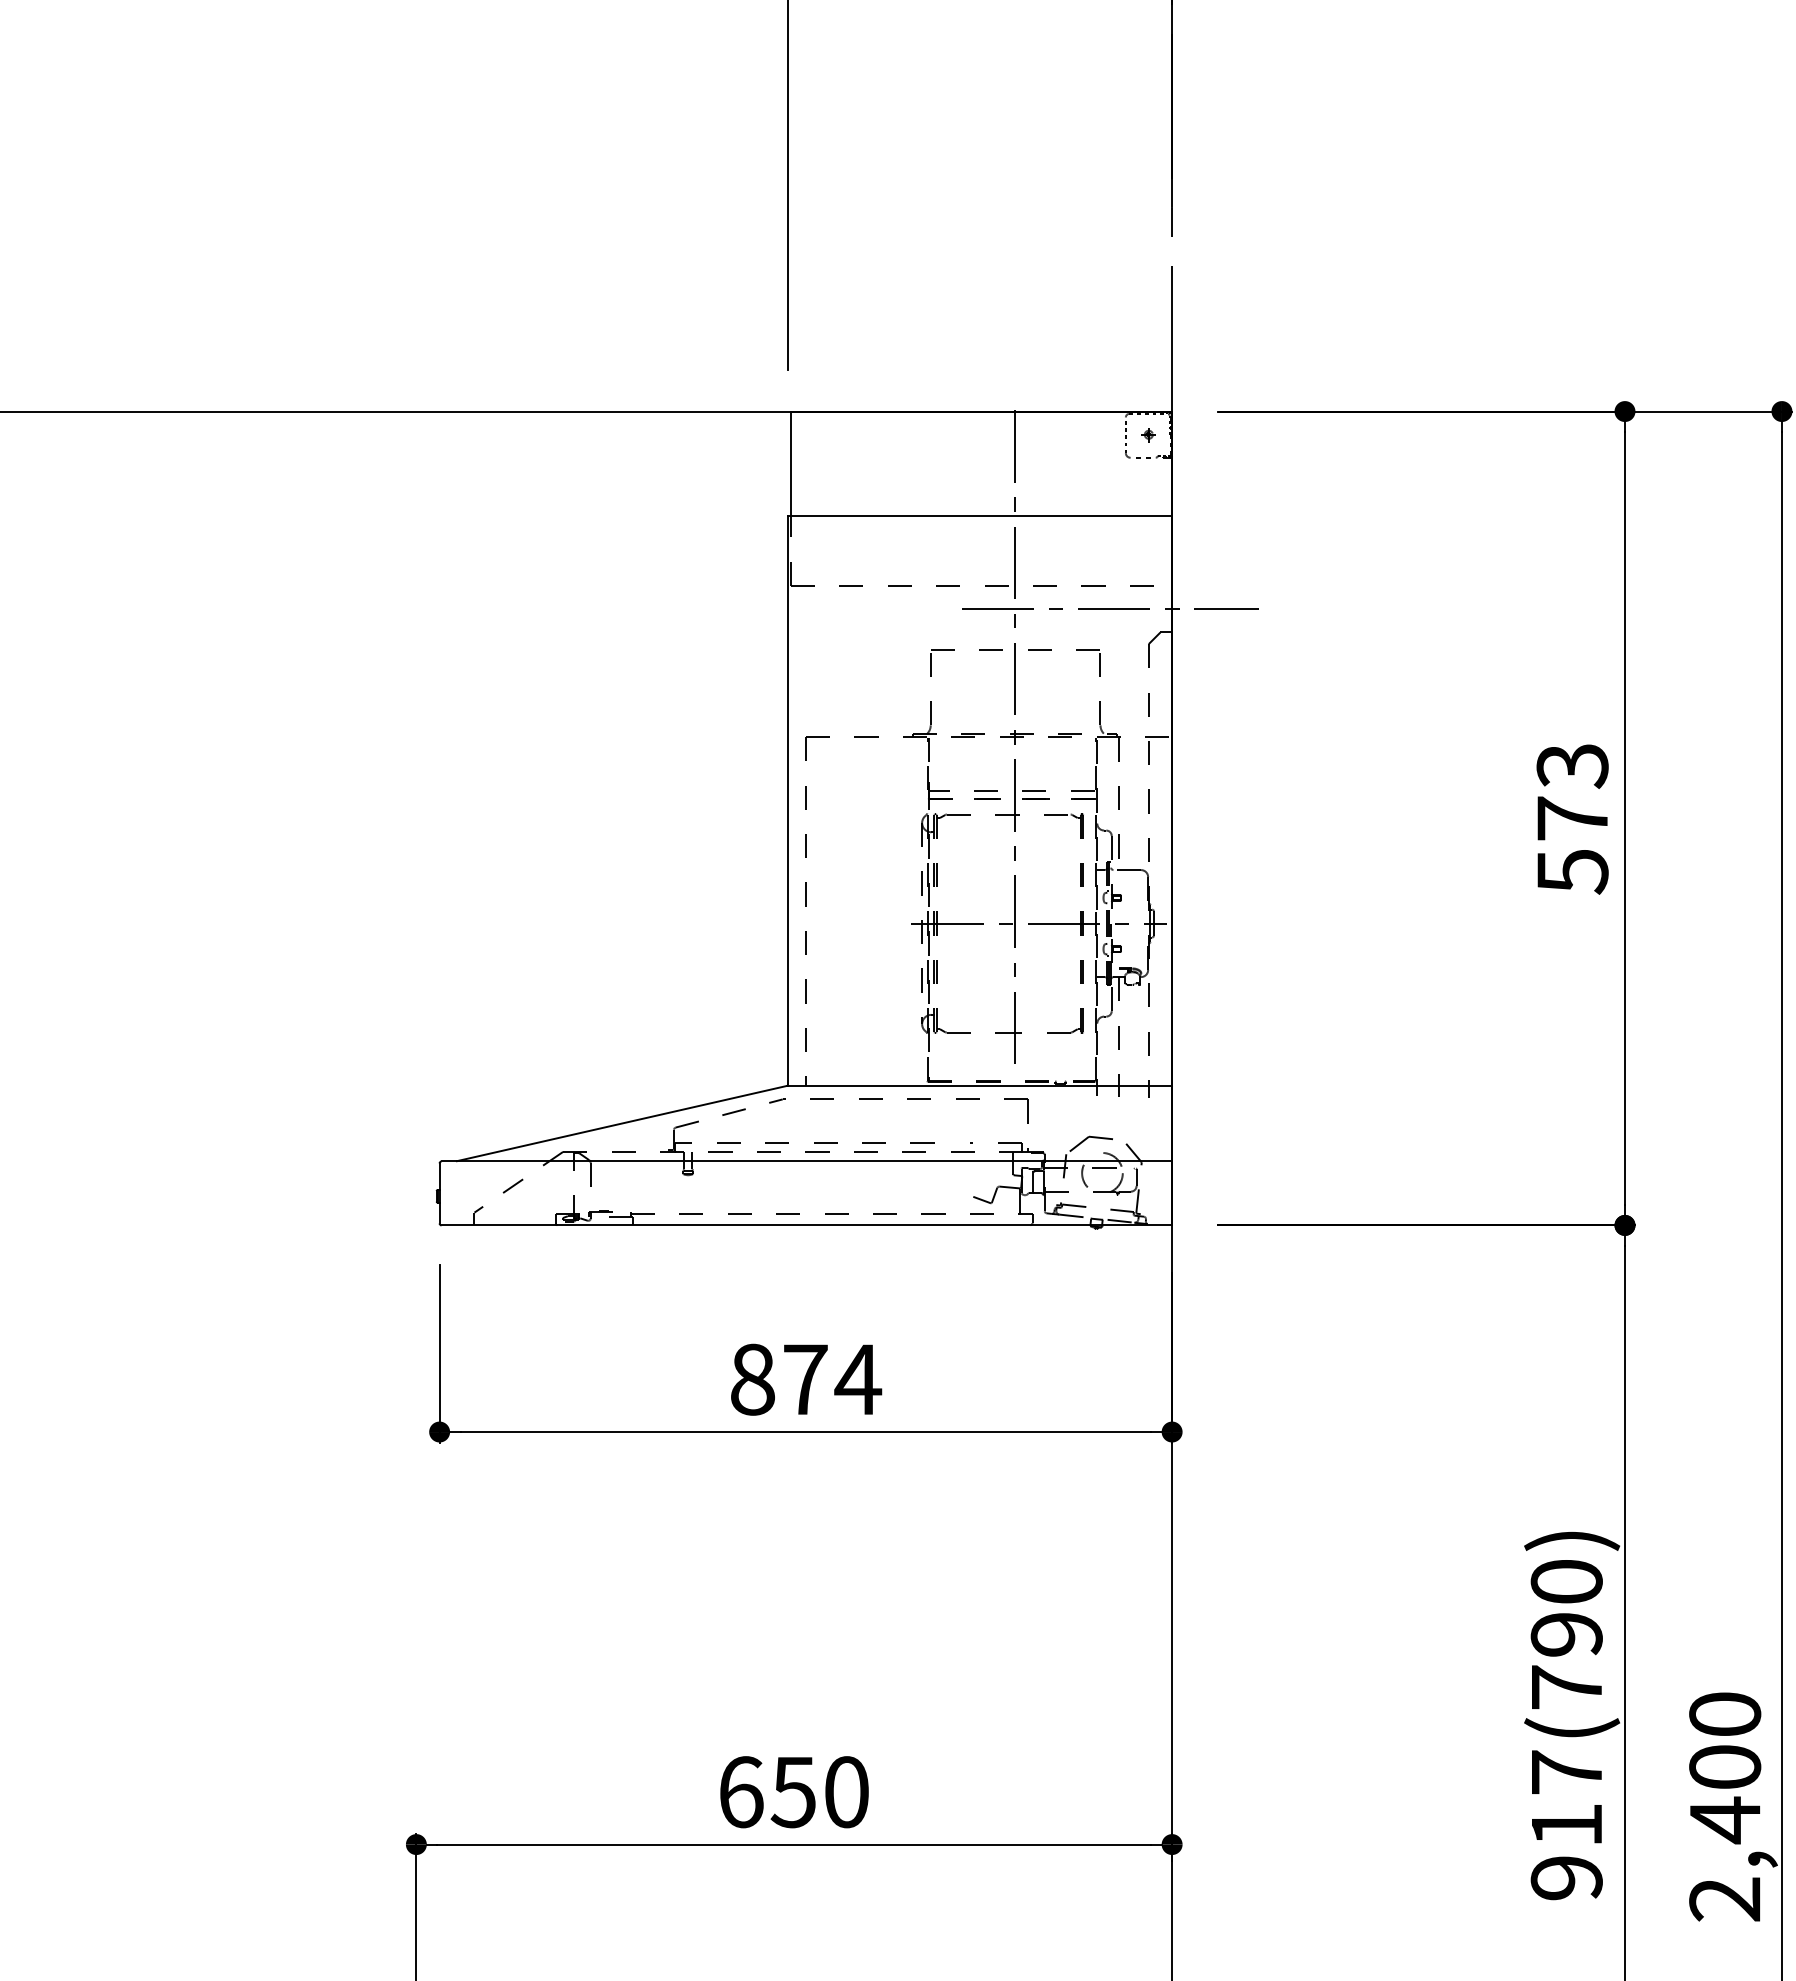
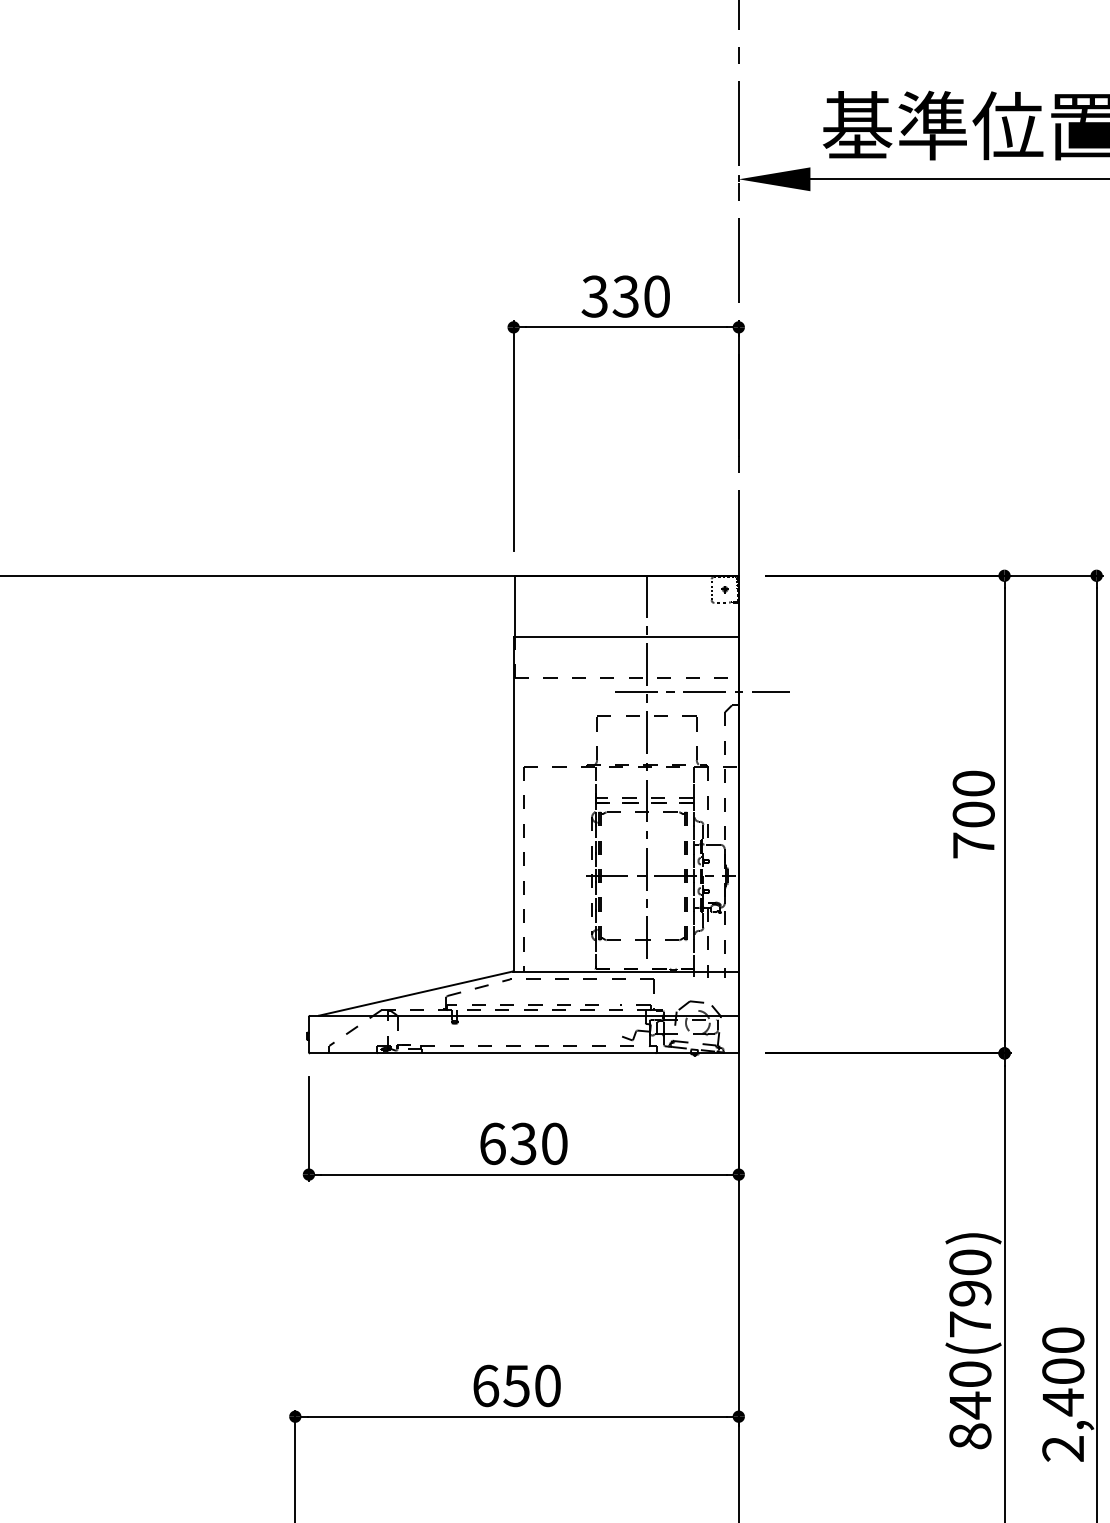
text: (1572, 818) -> (973, 814), 573 -> 700
text: (806, 1378) -> (524, 1143), 874 -> 630
text: (1566, 1825) -> (970, 1405), 917(790) -> 840(790)

